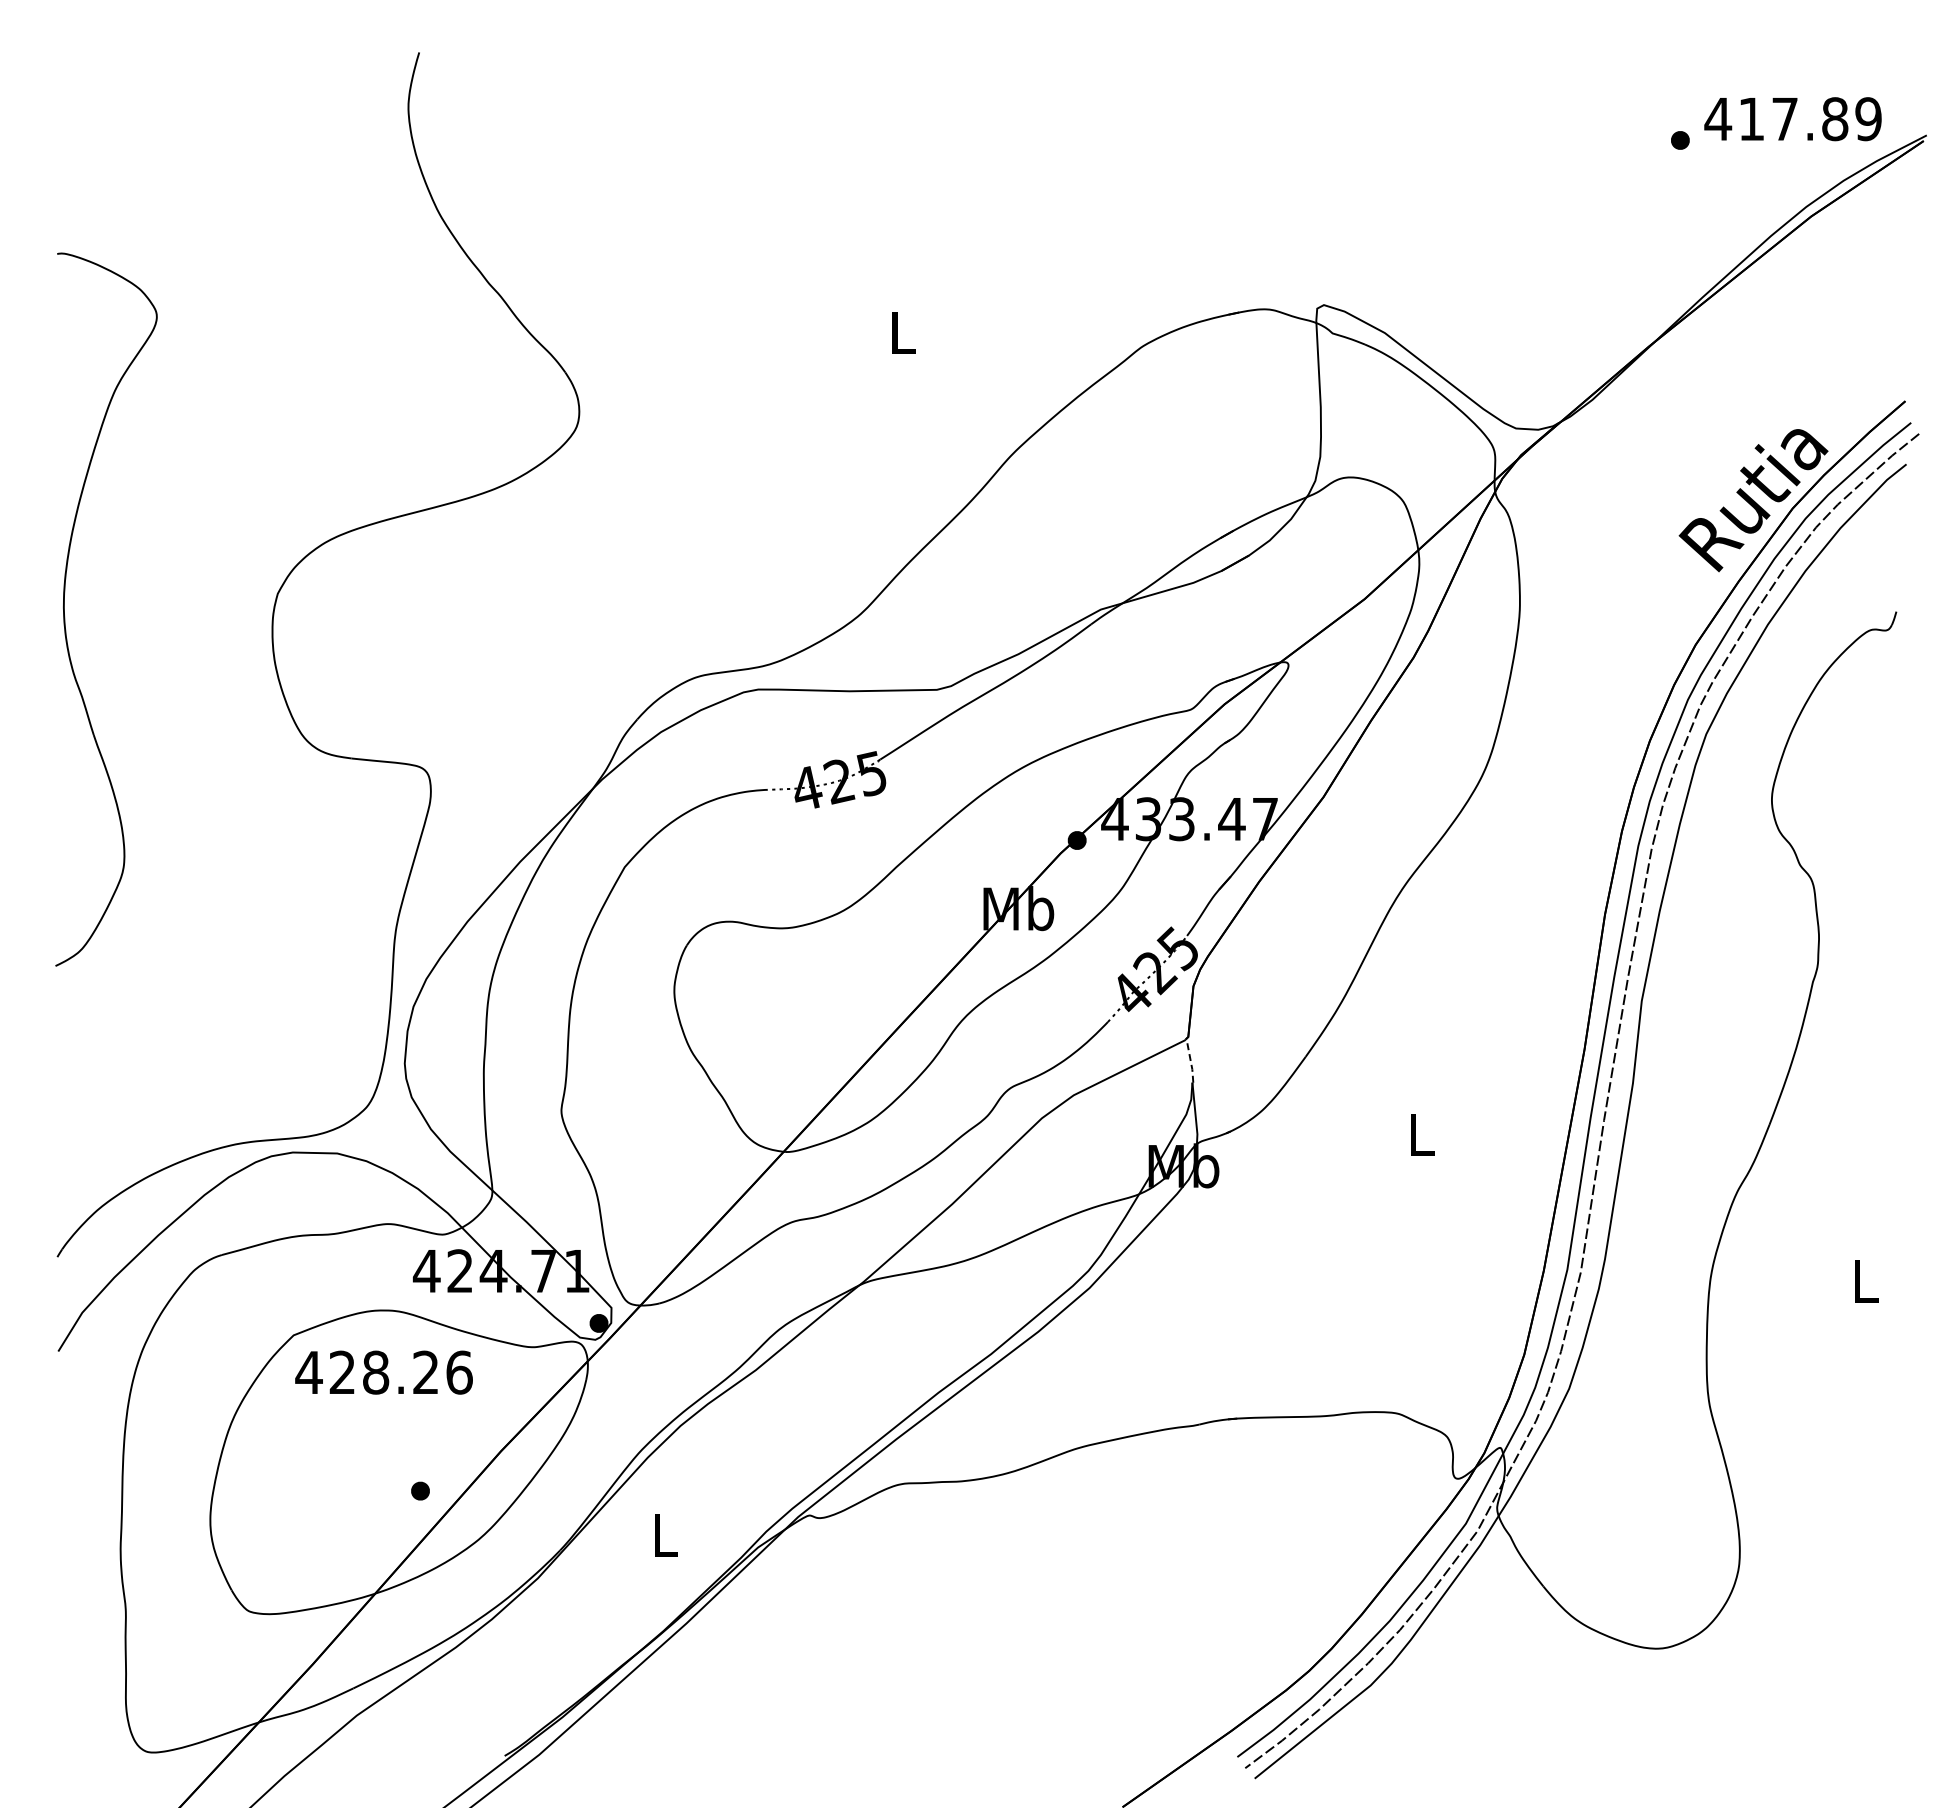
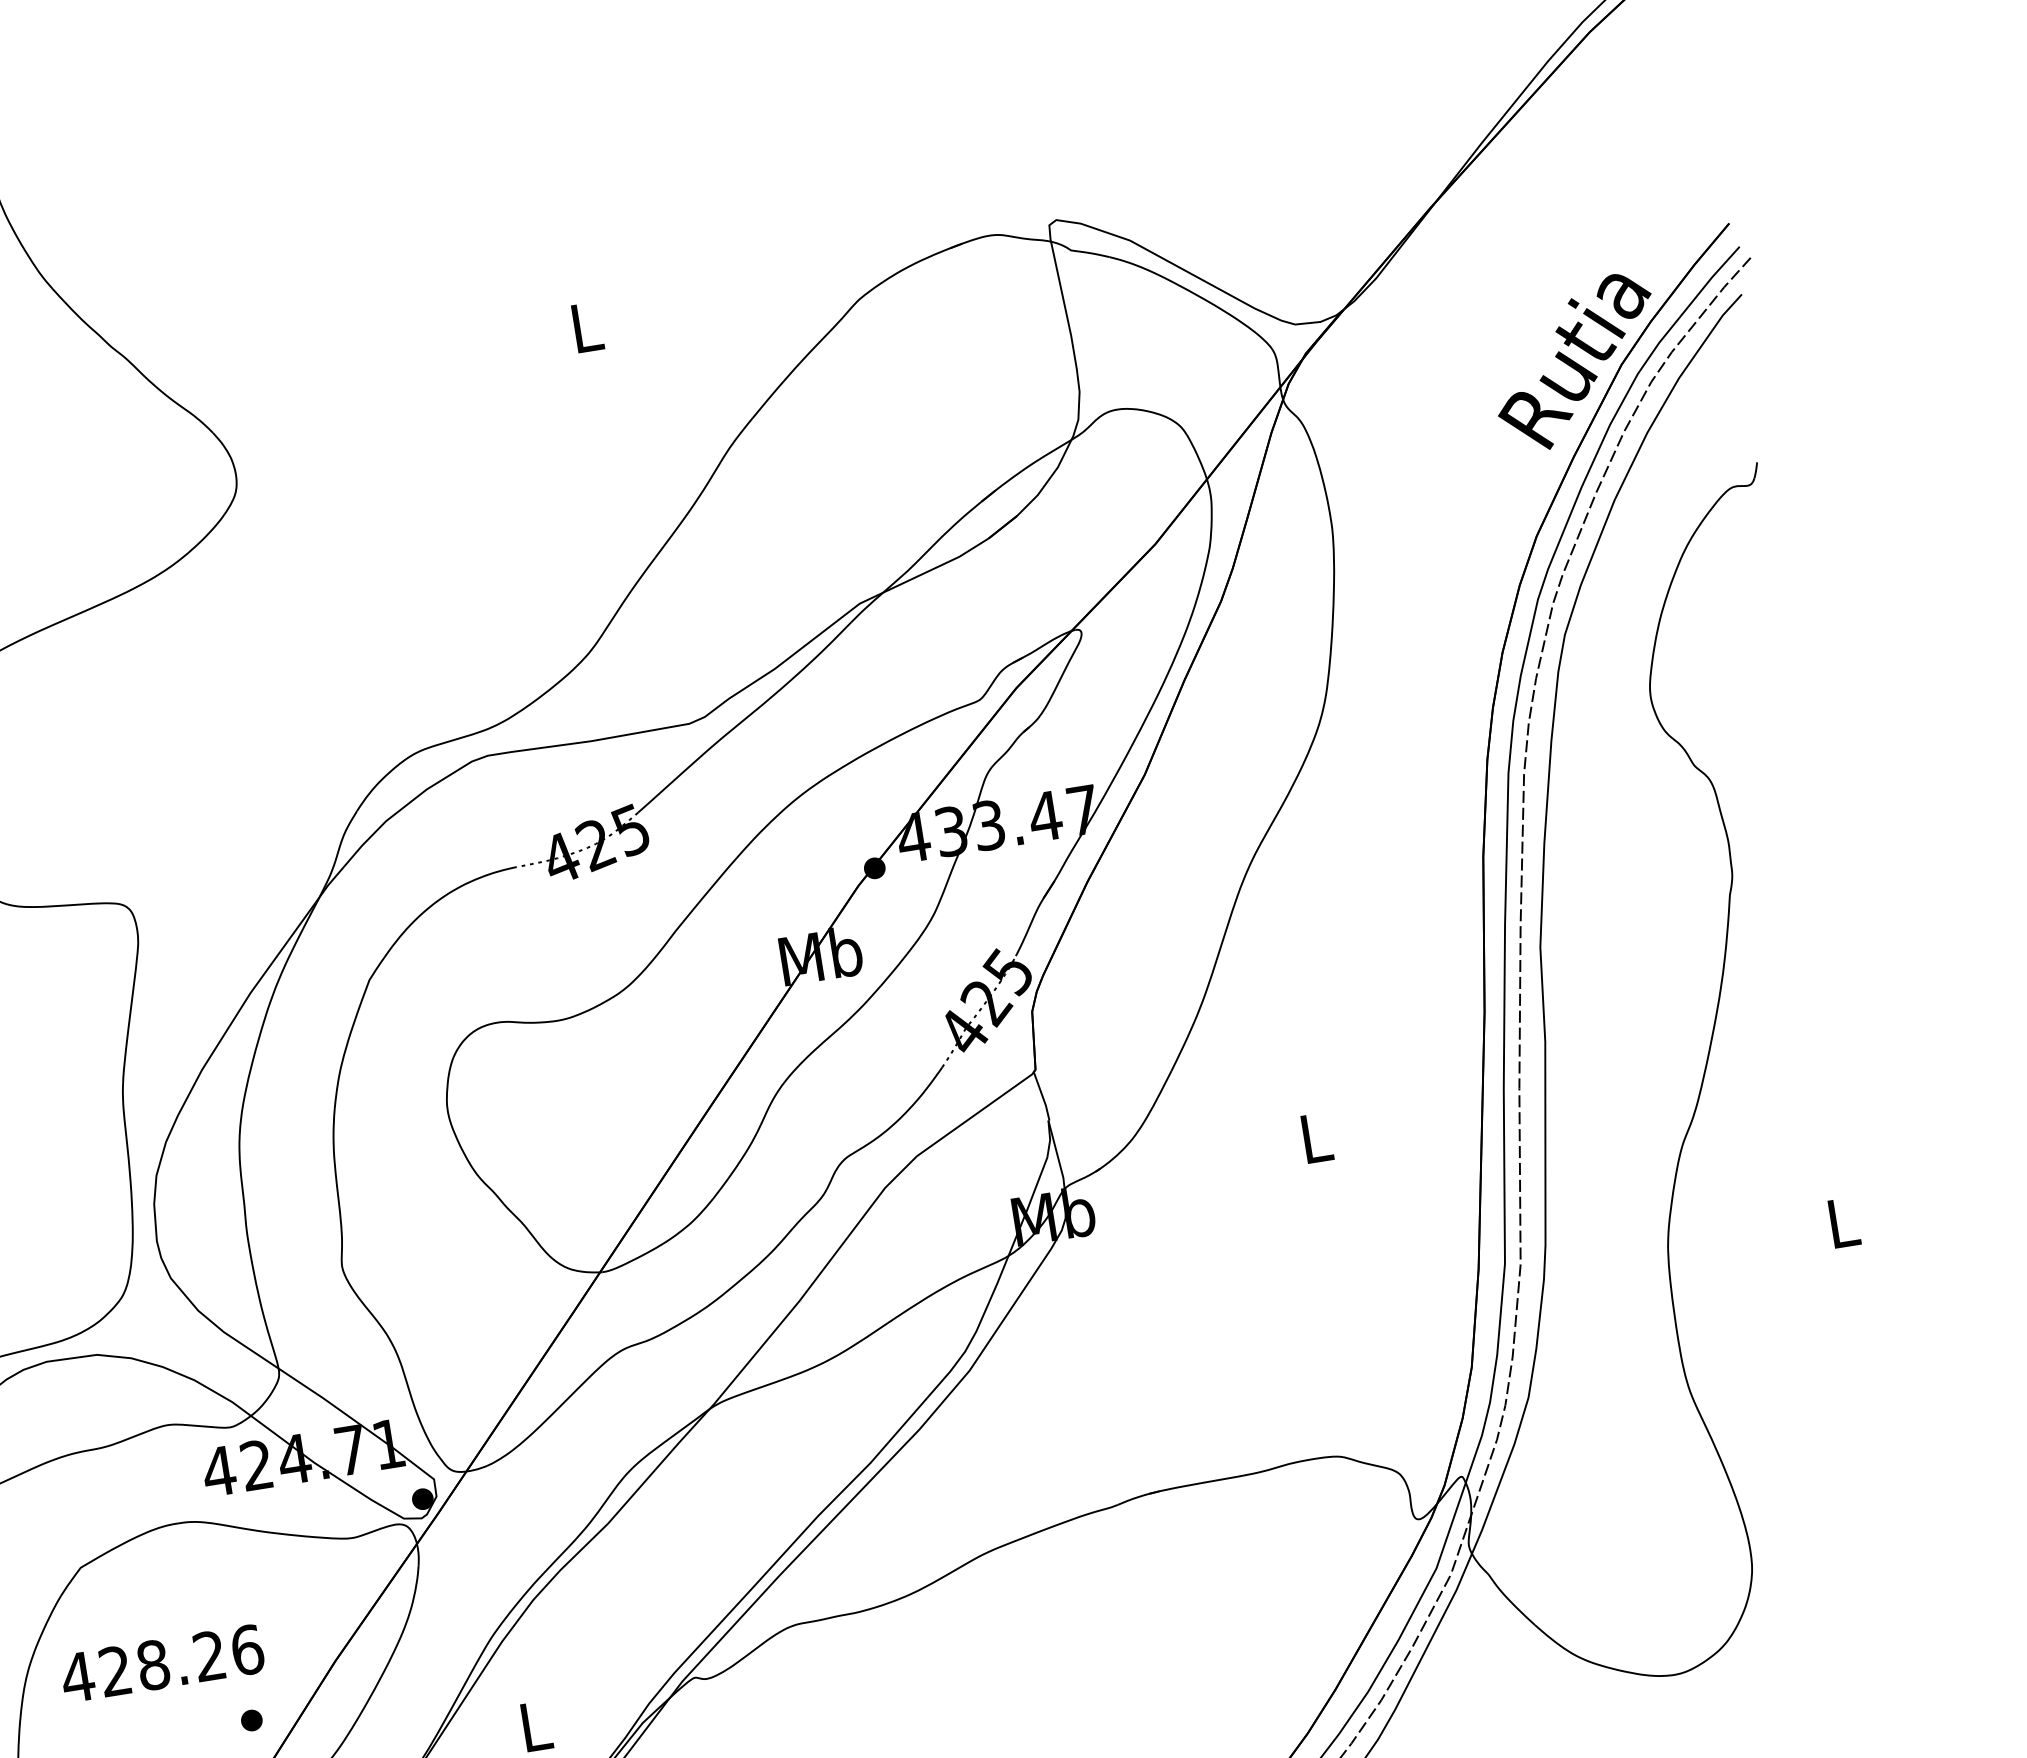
line: (1190, 1061) -> (1042, 1097), dashed -> solid
text: (383, 1372) -> (161, 1663), moved

